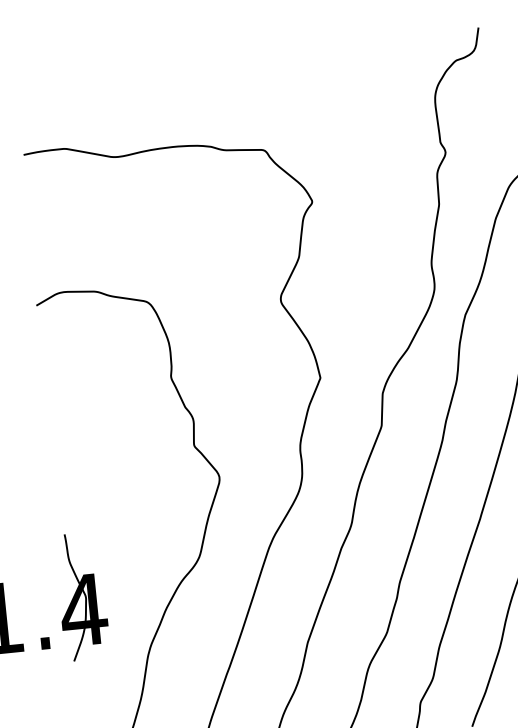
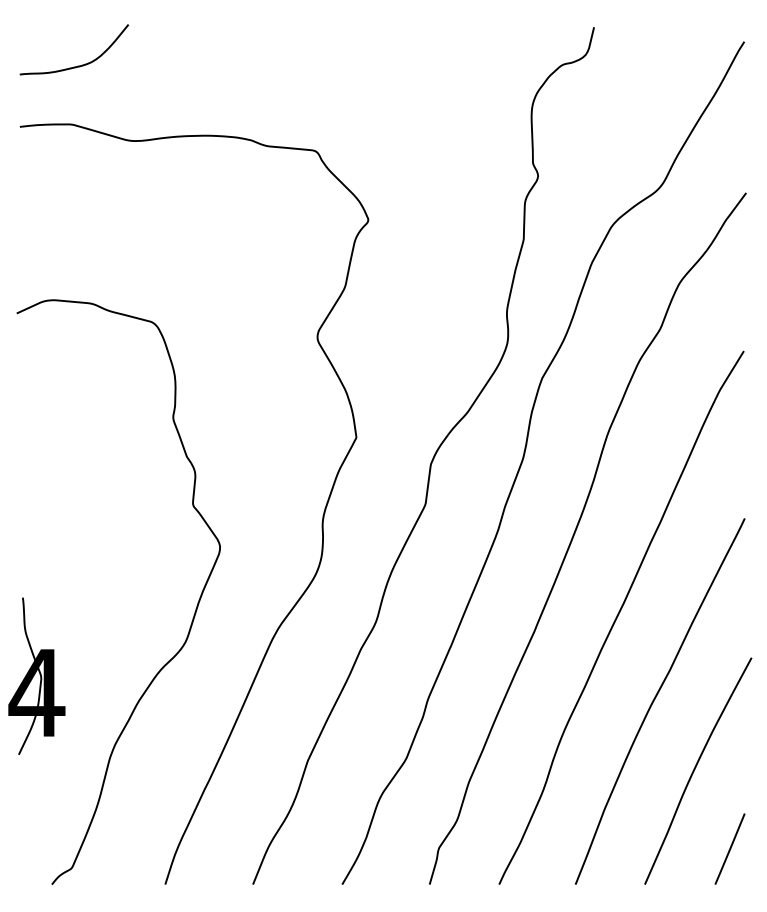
curve: (65, 100) -> (77, 65), added

